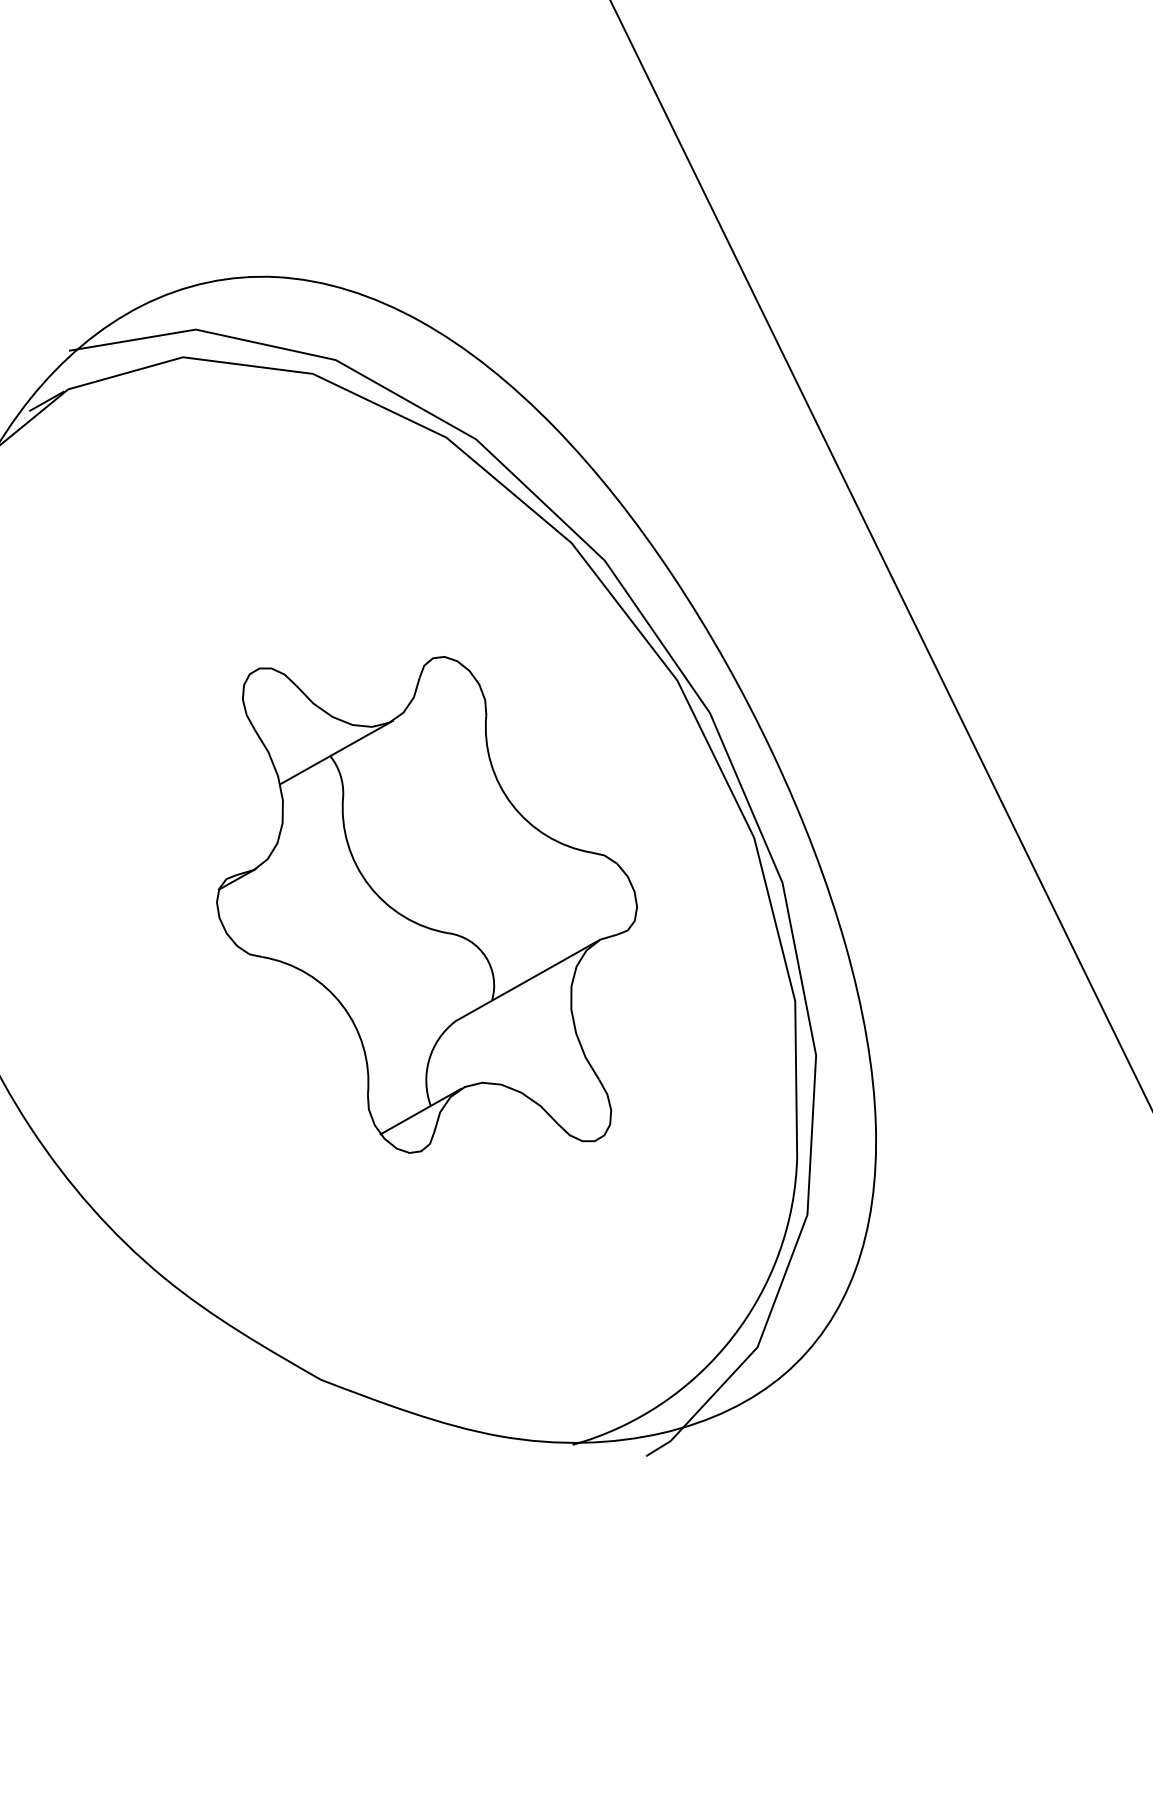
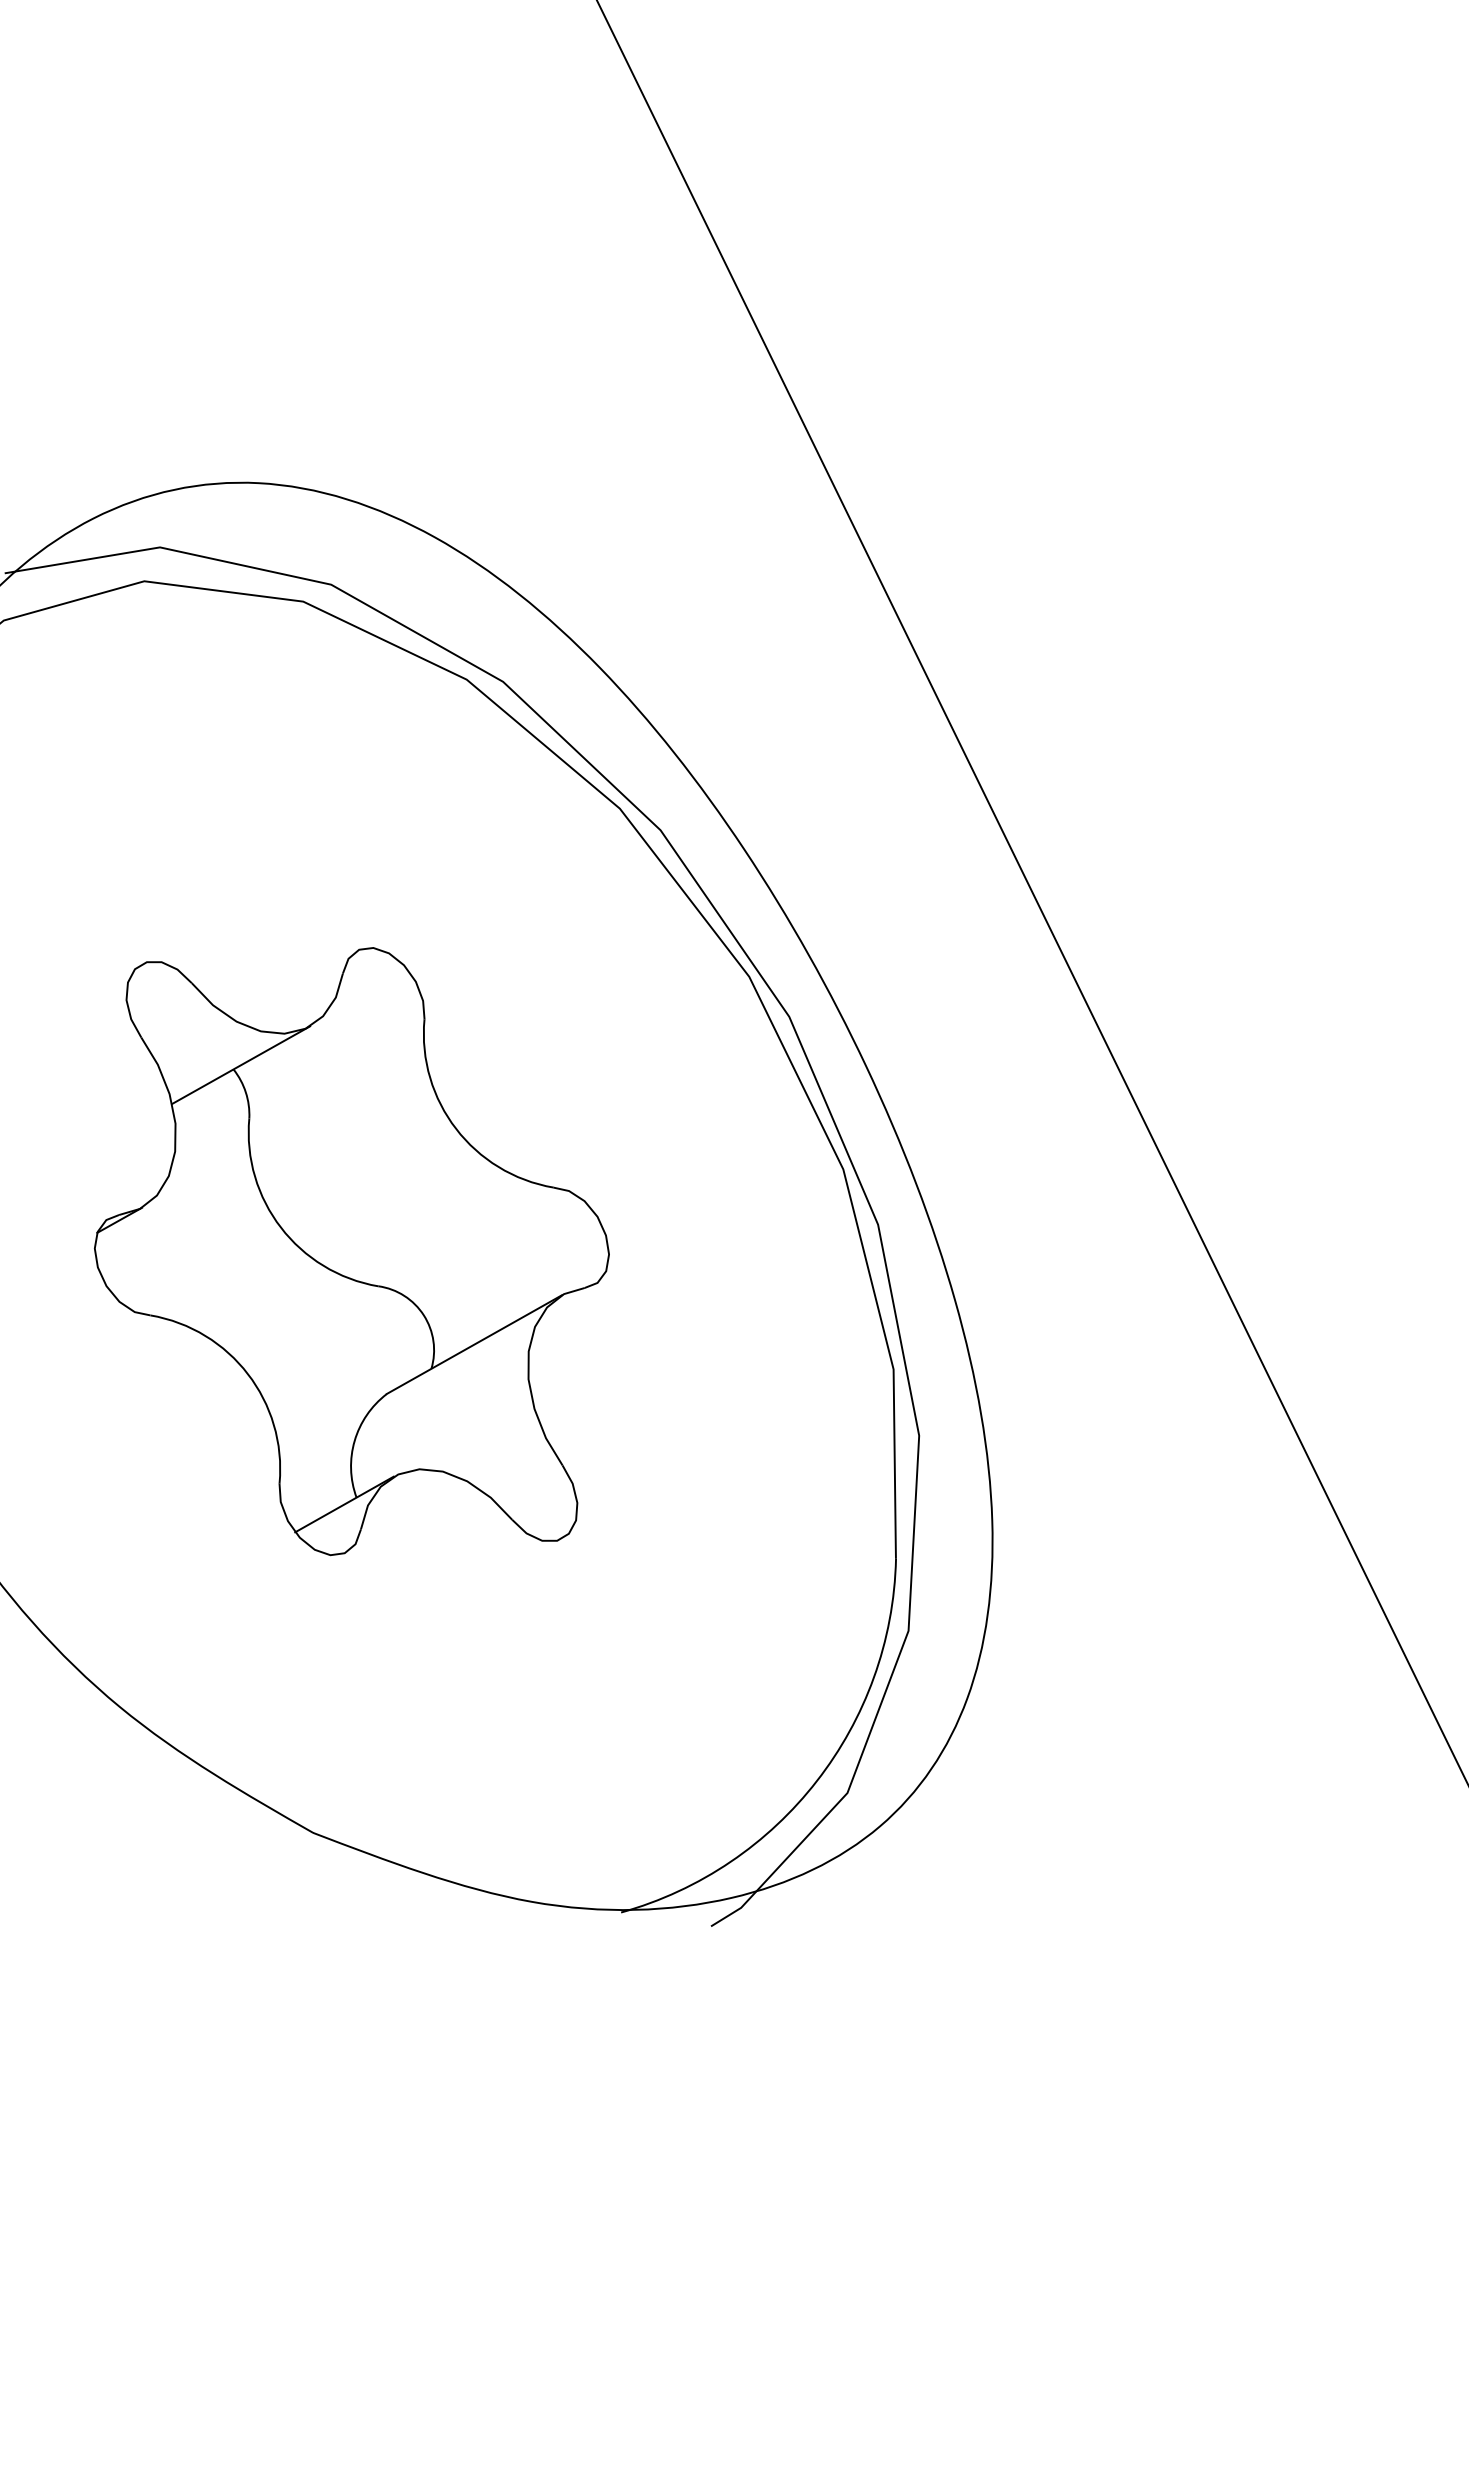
part: (426, 904) -> (351, 1251), moved

